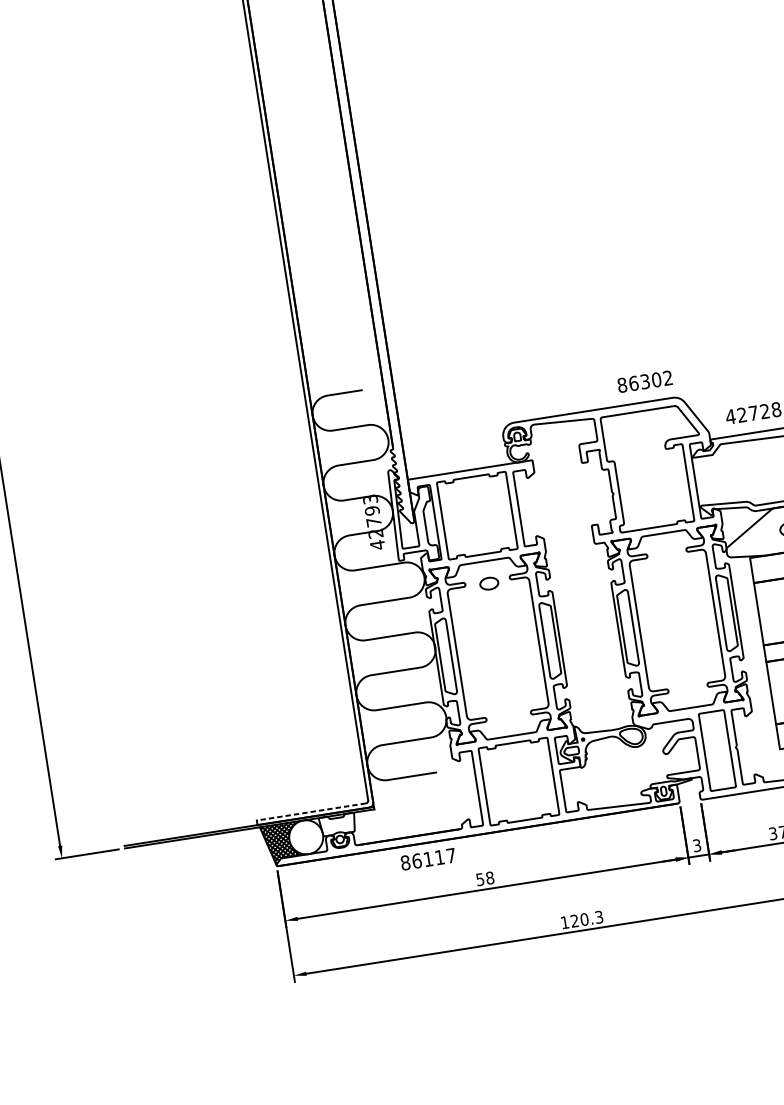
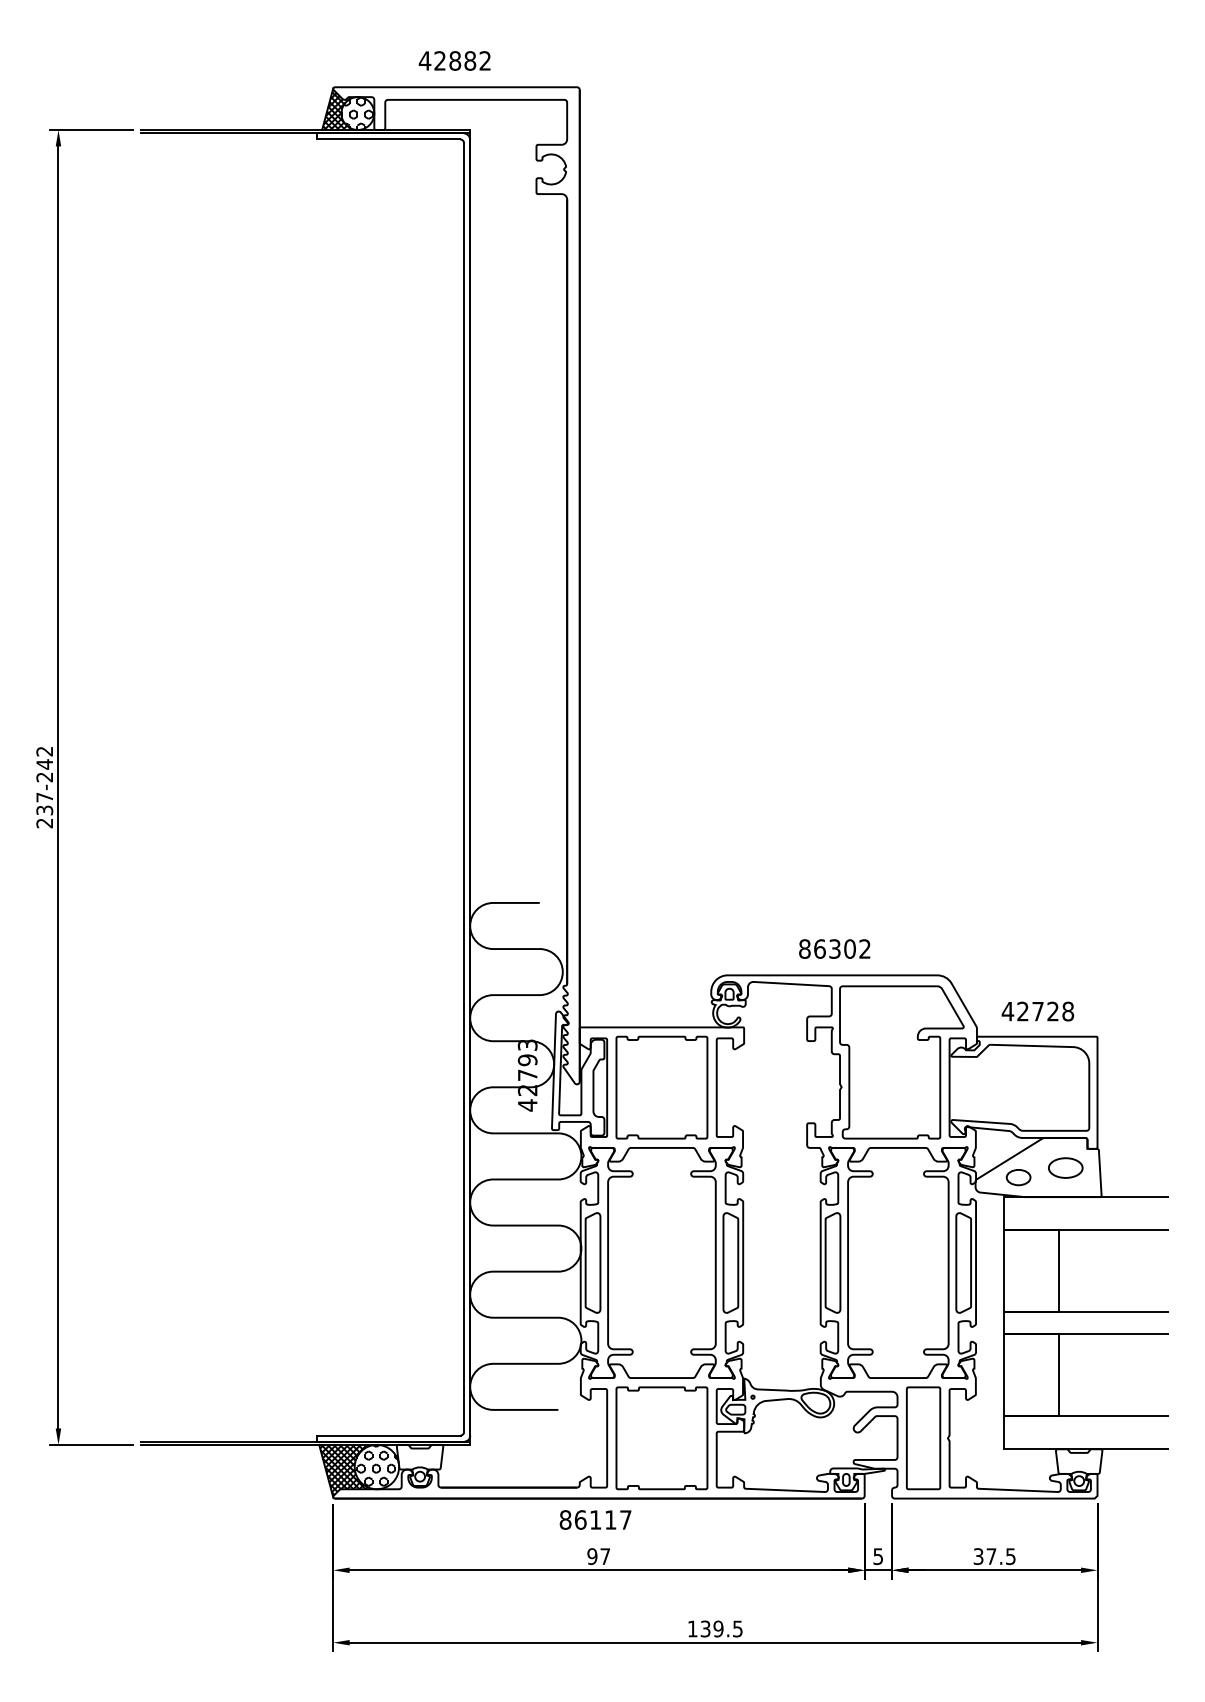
text: (644, 381) -> (834, 948), moved
part: (489, 583) -> (1018, 1177), moved
line: (311, 811) -> (388, 1435), dashed -> solid
hatch: (305, 836) -> (376, 1465), added
text: (697, 845) -> (878, 1556), 3 -> 5
text: (428, 858) -> (595, 1519), moved
text: (484, 878) -> (598, 1556), 58 -> 97
text: (586, 918) -> (721, 1628), 120.3 -> 139.5

